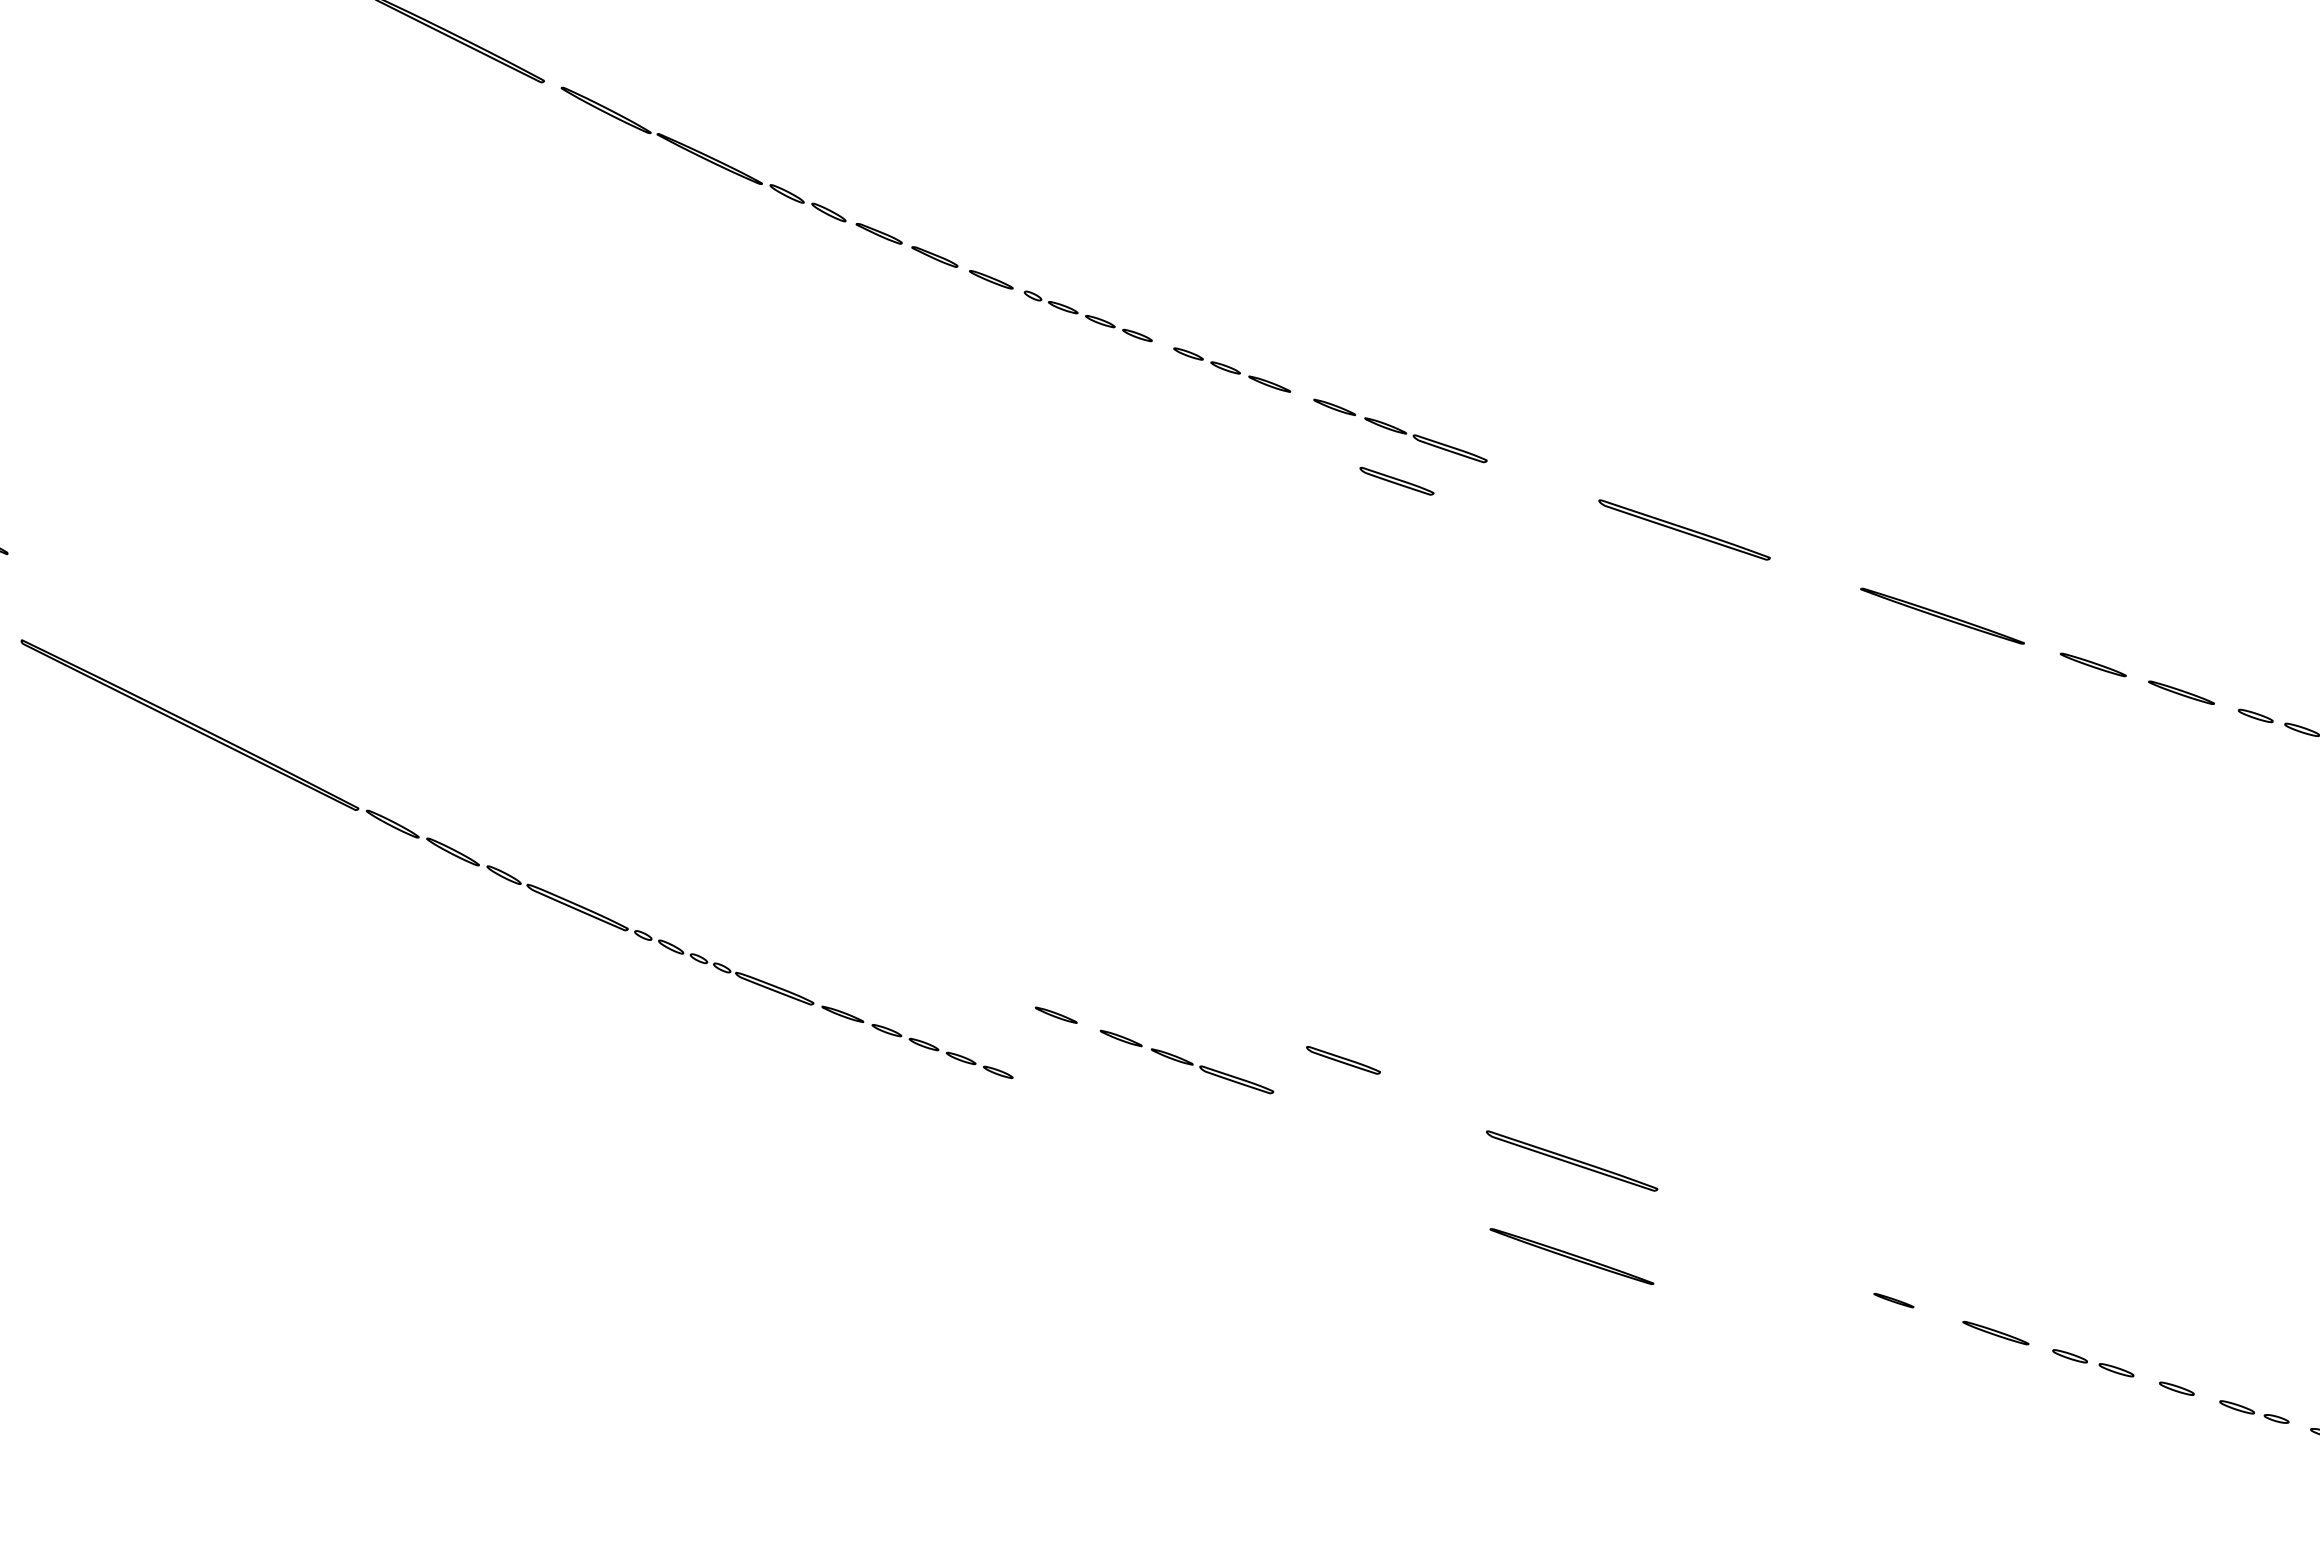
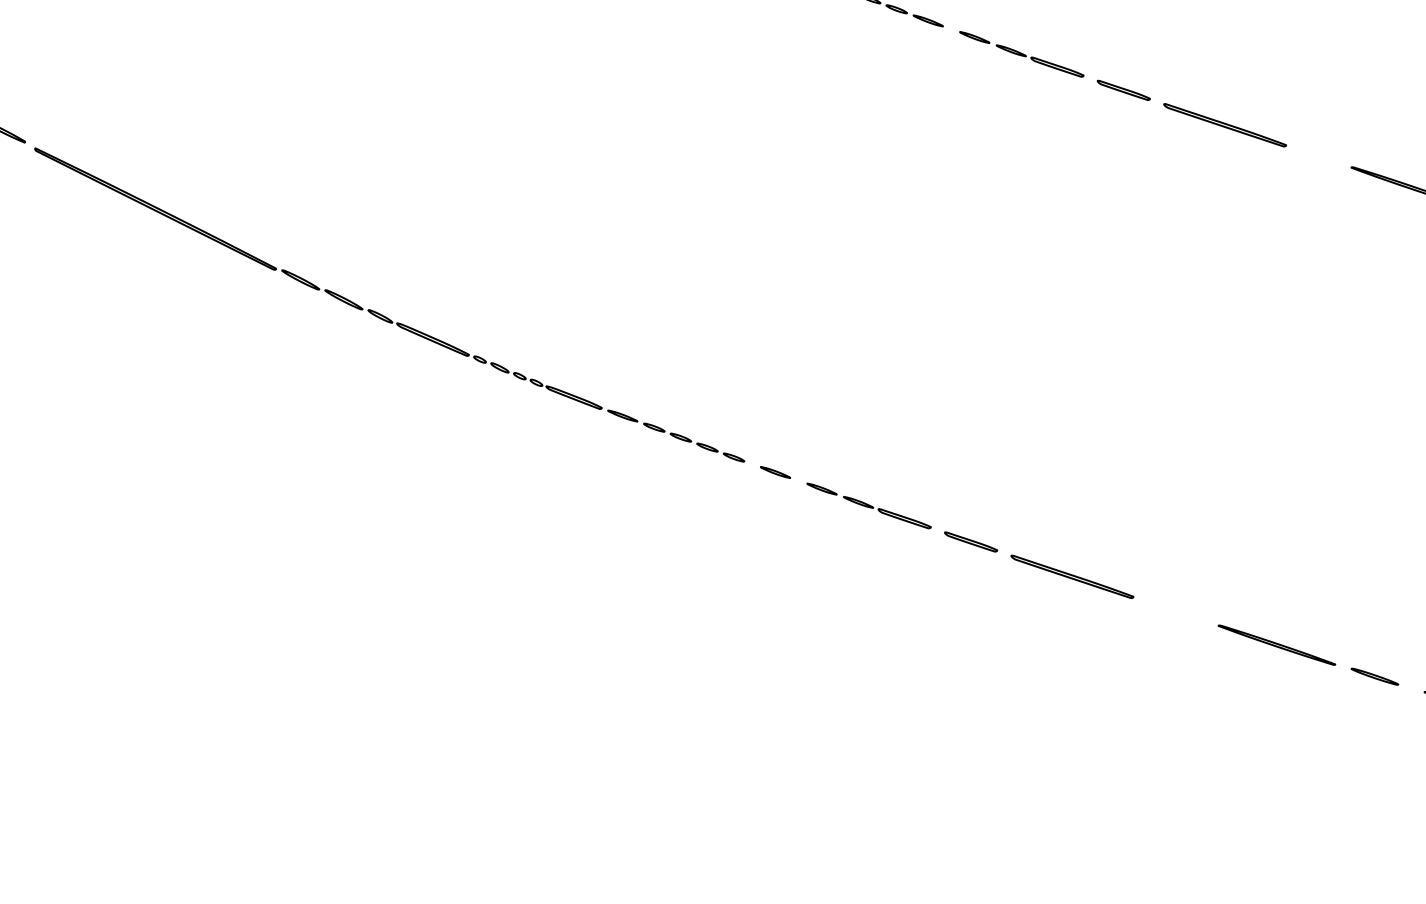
part: (1396, 480) -> (1123, 89), moved
part: (506, 872) -> (382, 314), moved
part: (1343, 1060) -> (971, 542), moved
part: (1572, 1160) -> (1072, 576), moved
part: (1571, 1256) -> (1276, 645), moved
part: (1893, 1300) -> (1374, 676), size x1.67

